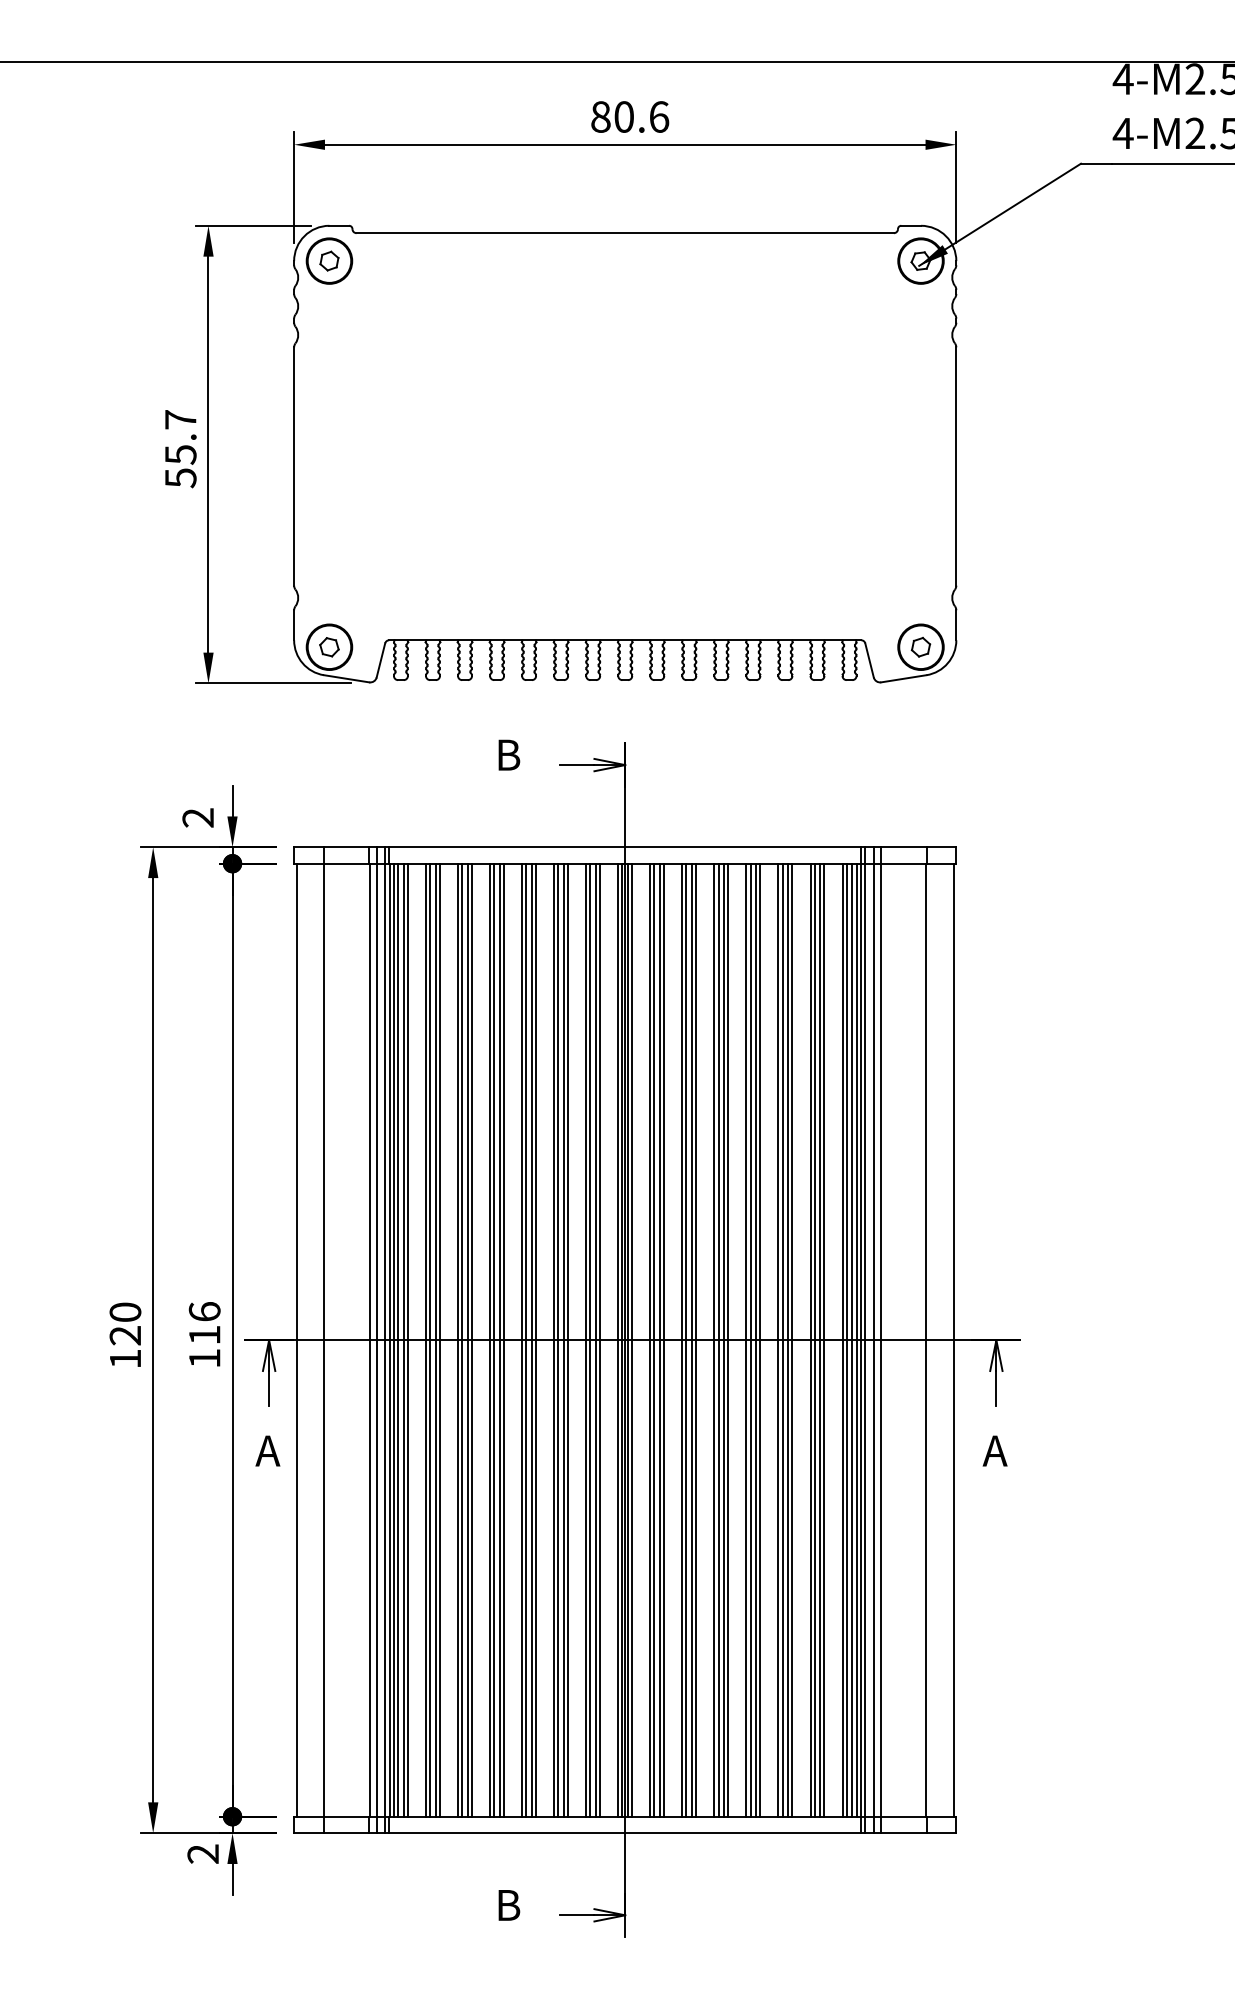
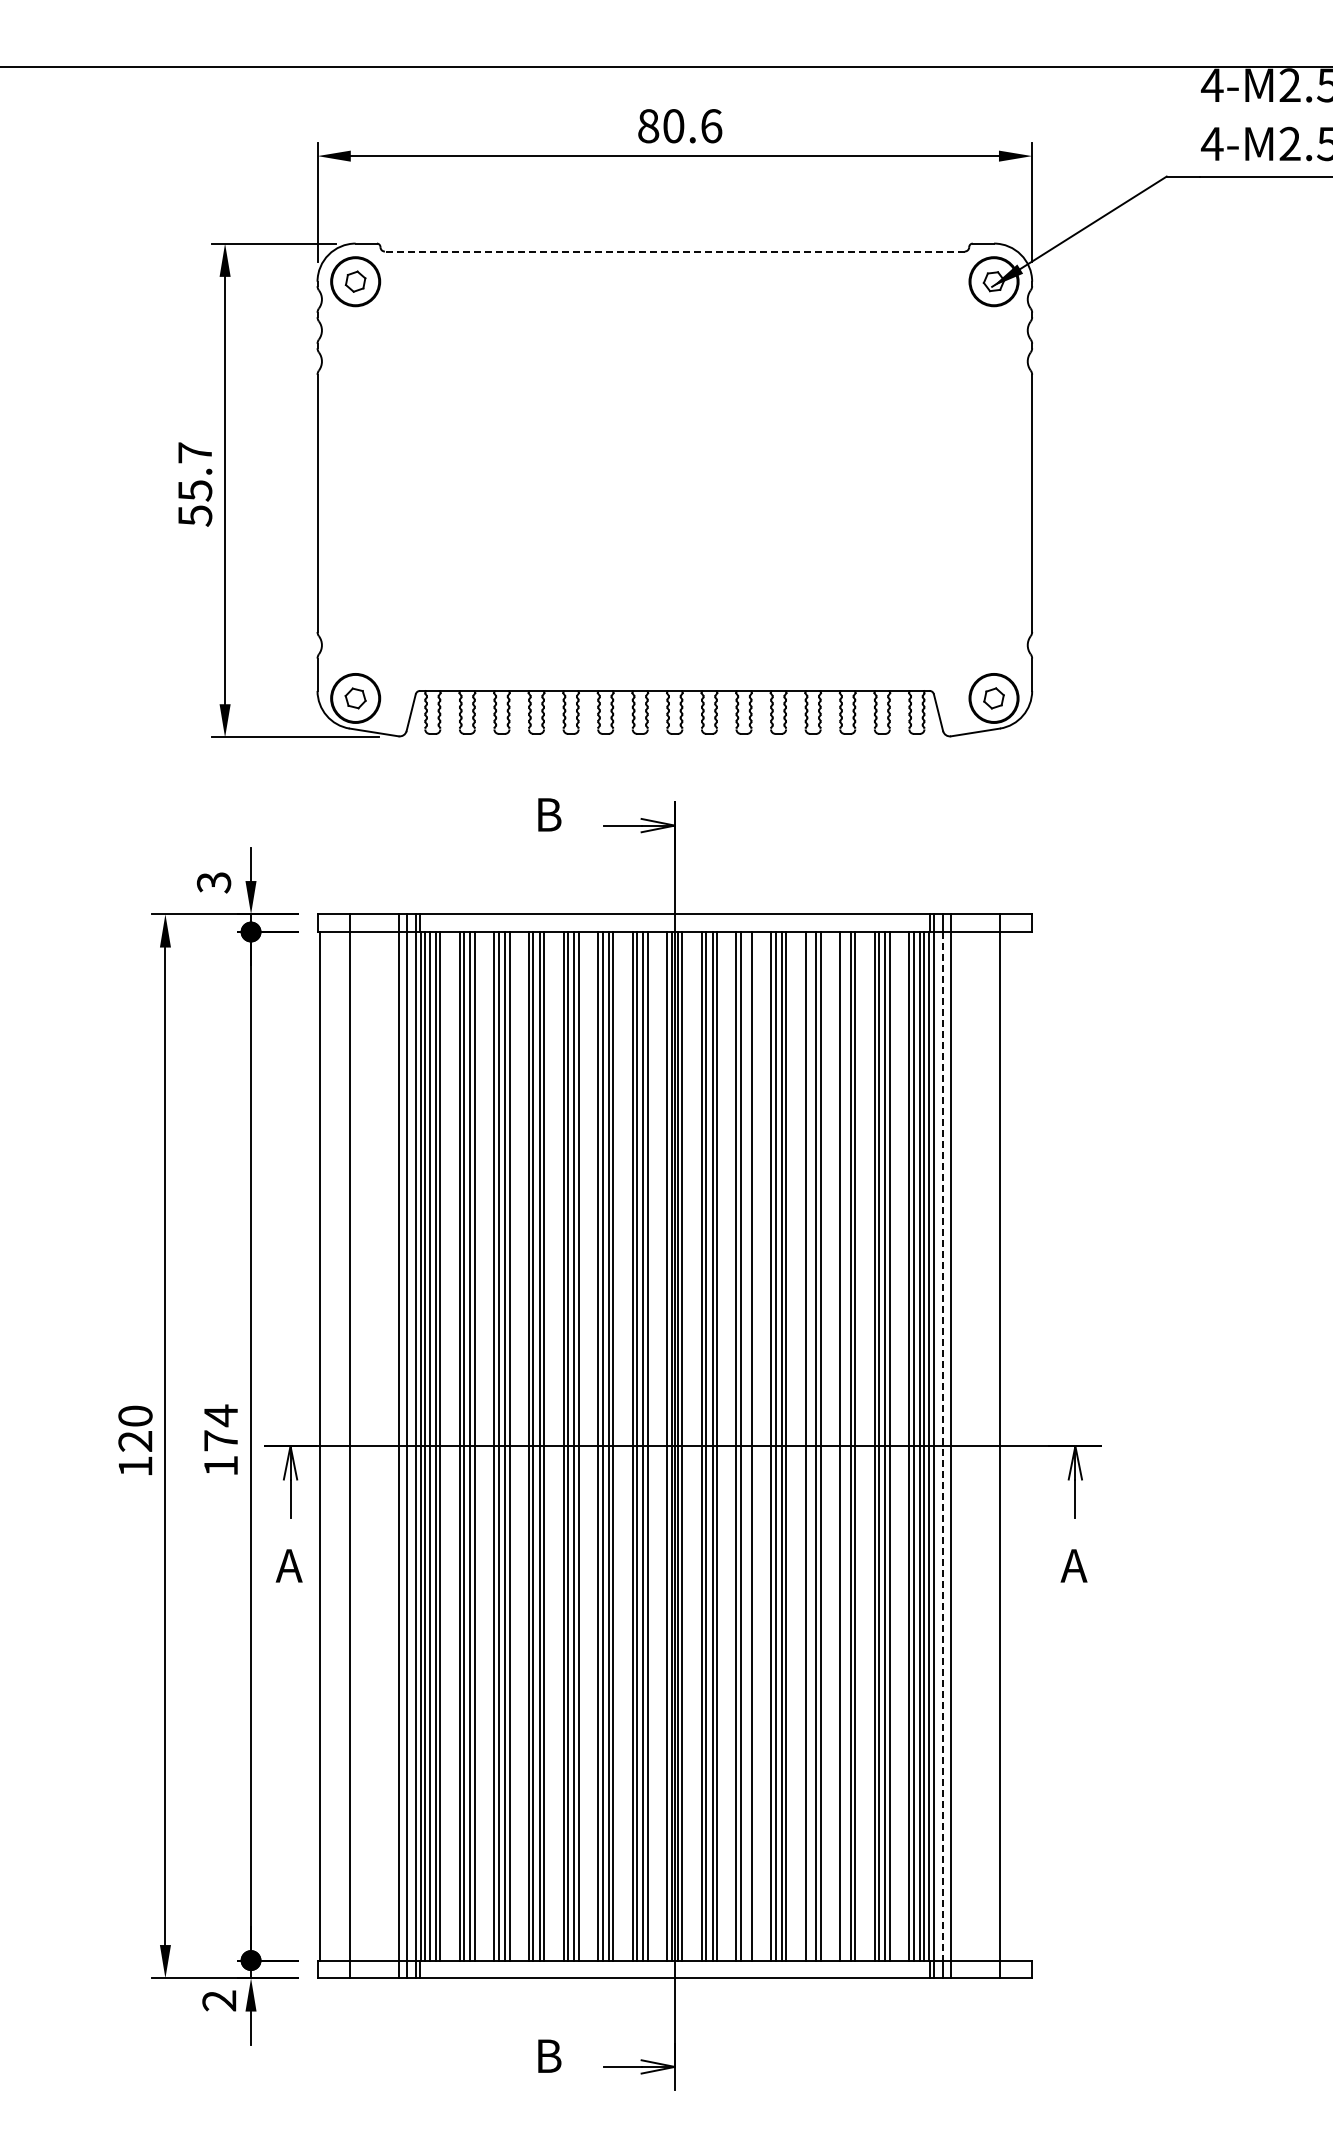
line: (624, 233) -> (674, 251), solid -> dashed
text: (198, 817) -> (214, 882), 2 -> 3
text: (204, 1322) -> (220, 1427), 116 -> 174
line: (692, 1340) -> (747, 1446), removed
line: (750, 1340) -> (810, 1446), removed
line: (782, 1340) -> (844, 1446), removed
line: (874, 1340) -> (943, 1446), solid -> dashed
line: (953, 1340) -> (1029, 1446), removed

